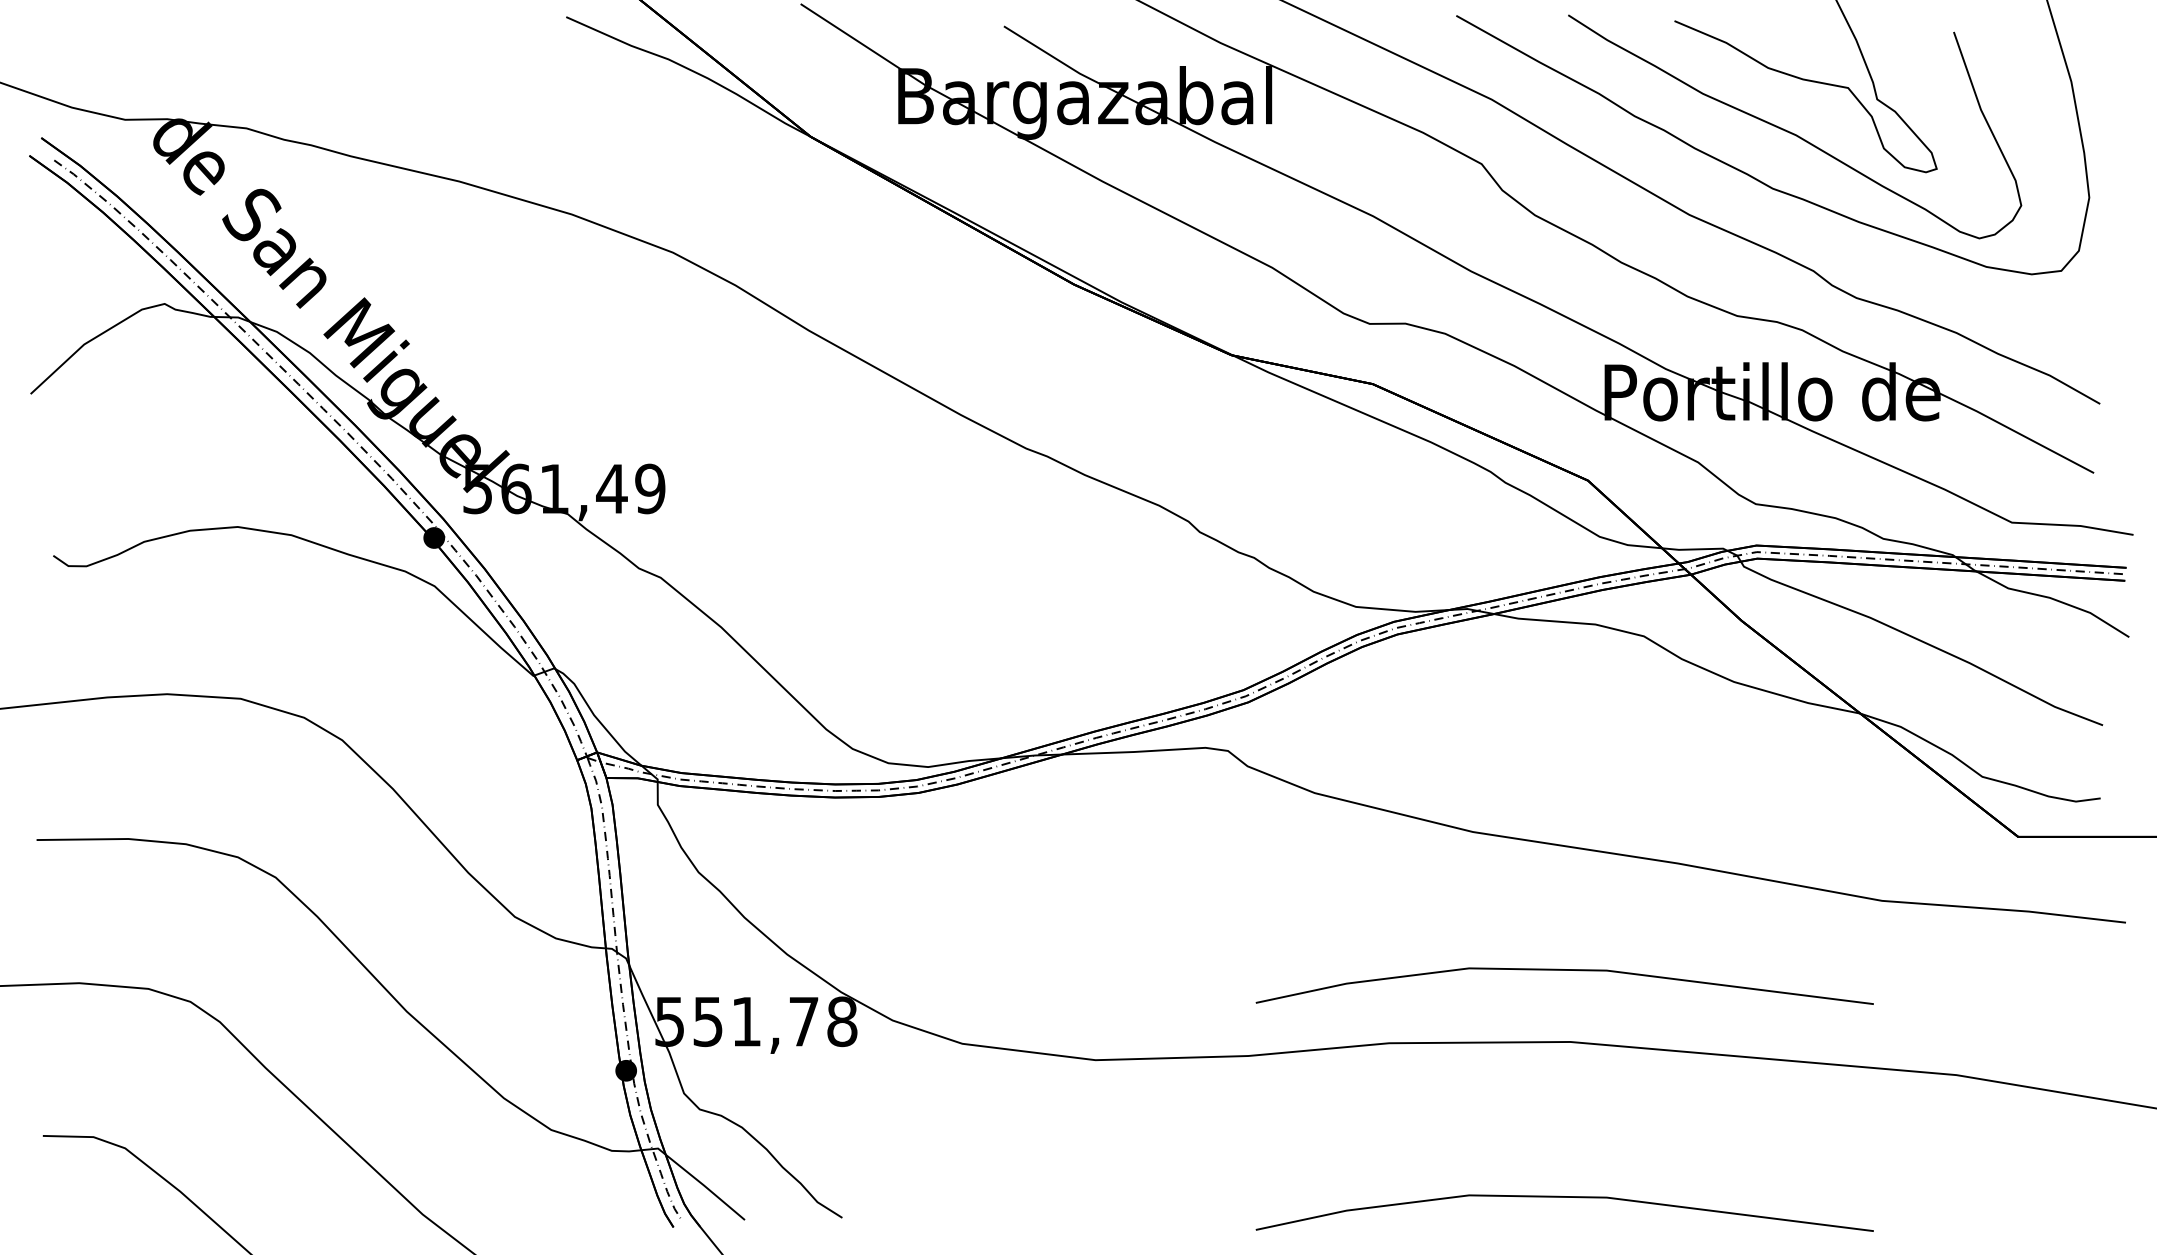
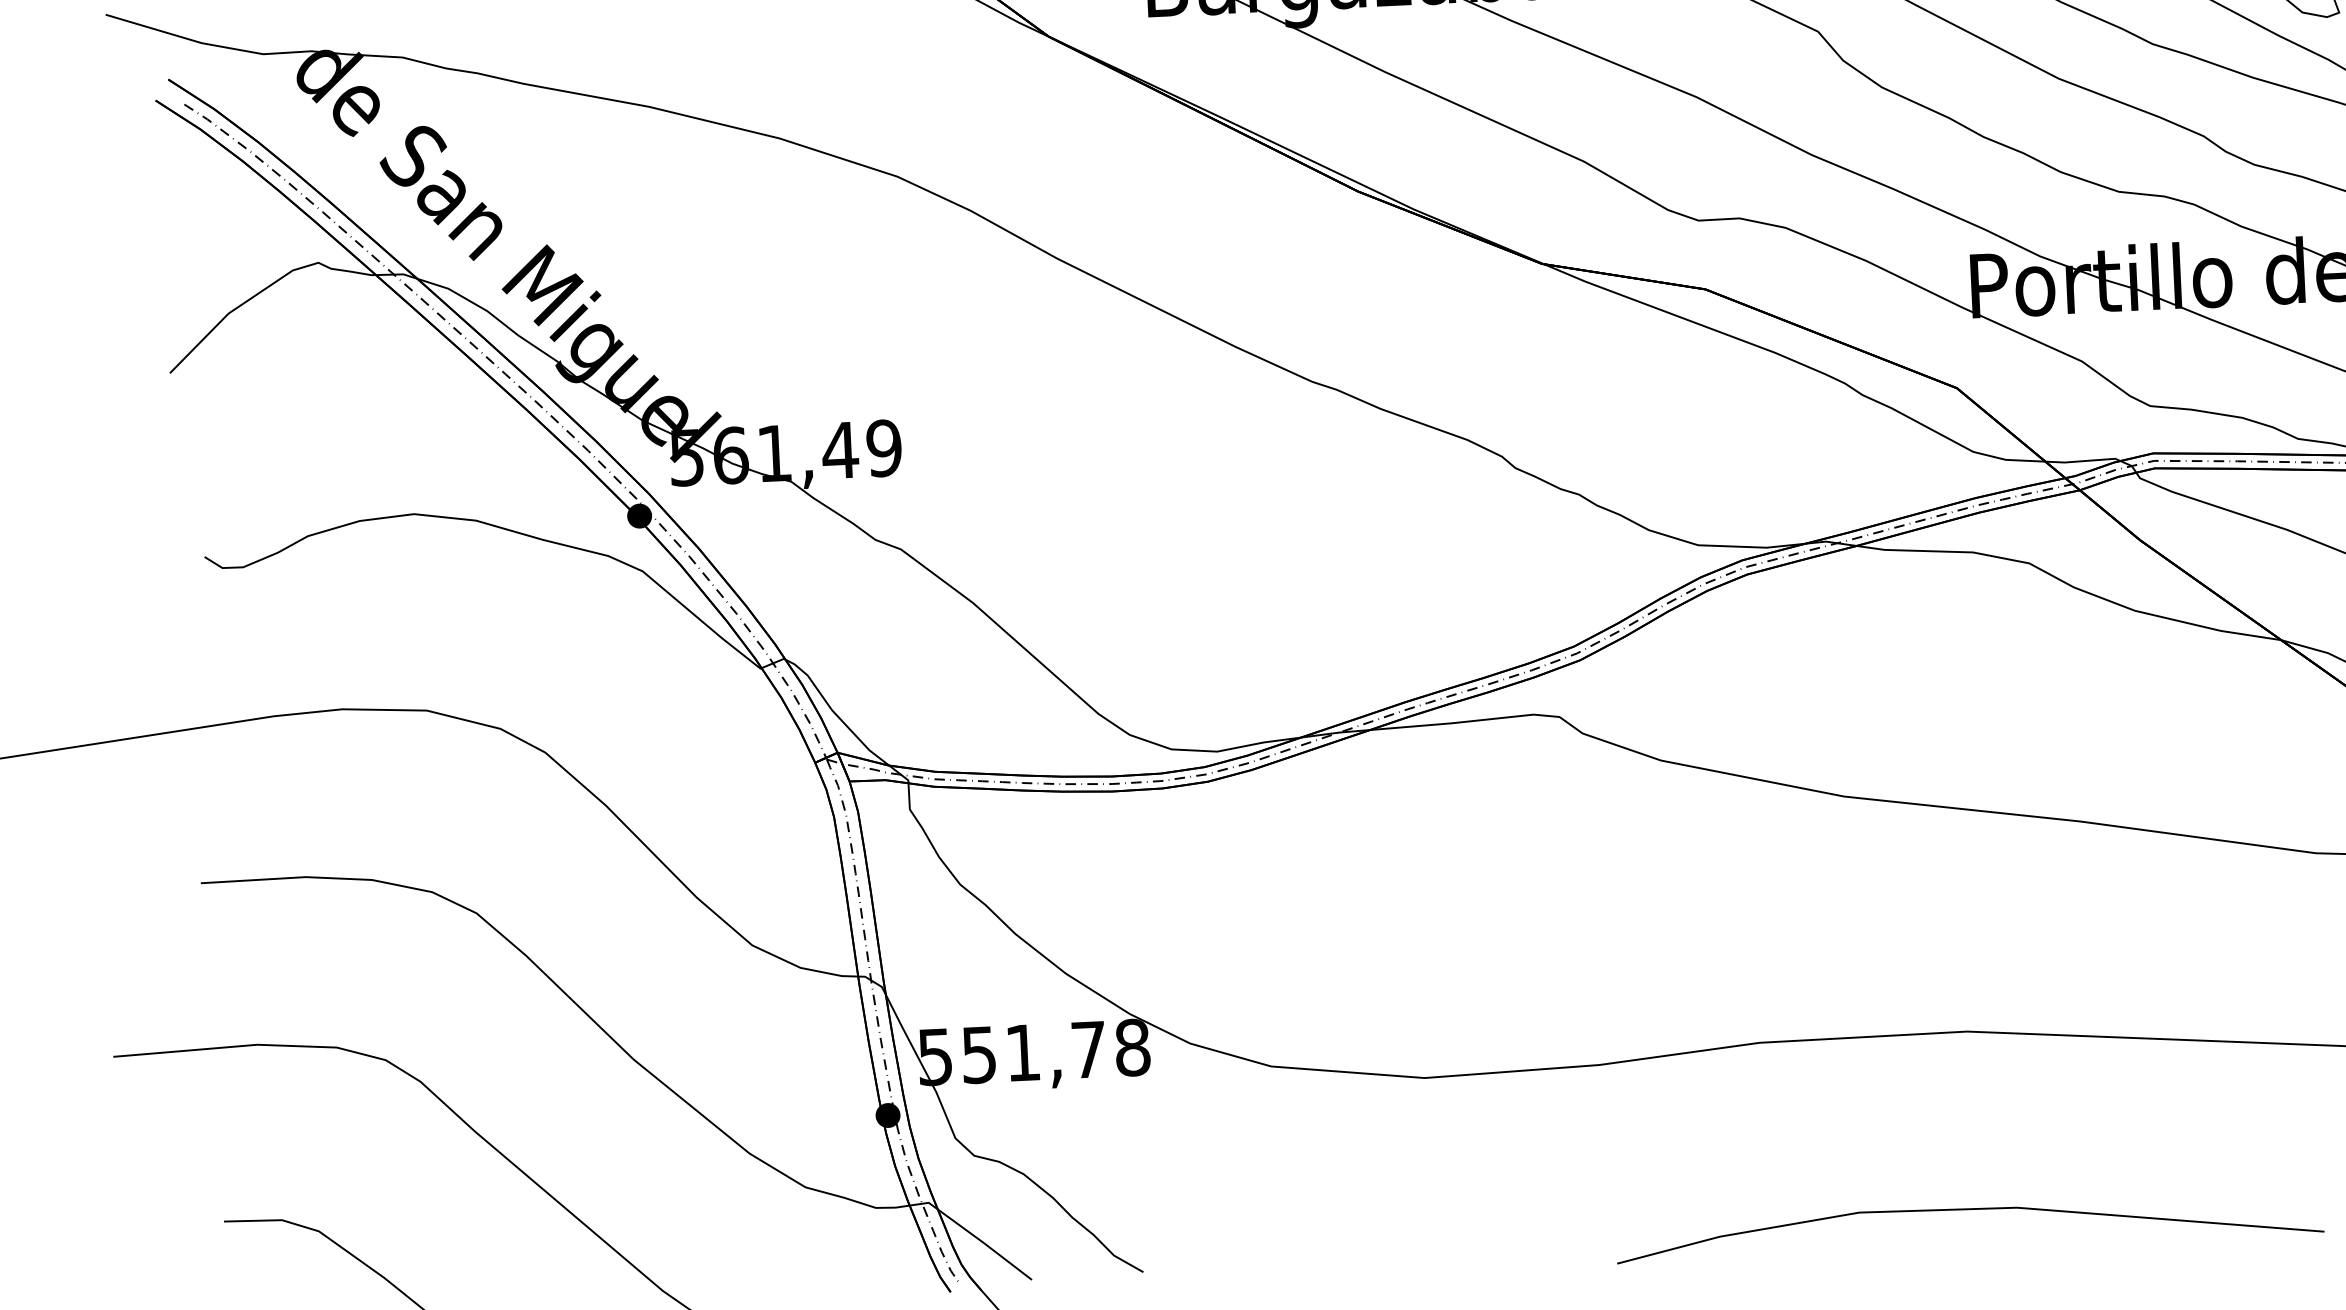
line: (1564, 970) -> (1956, 950), removed

